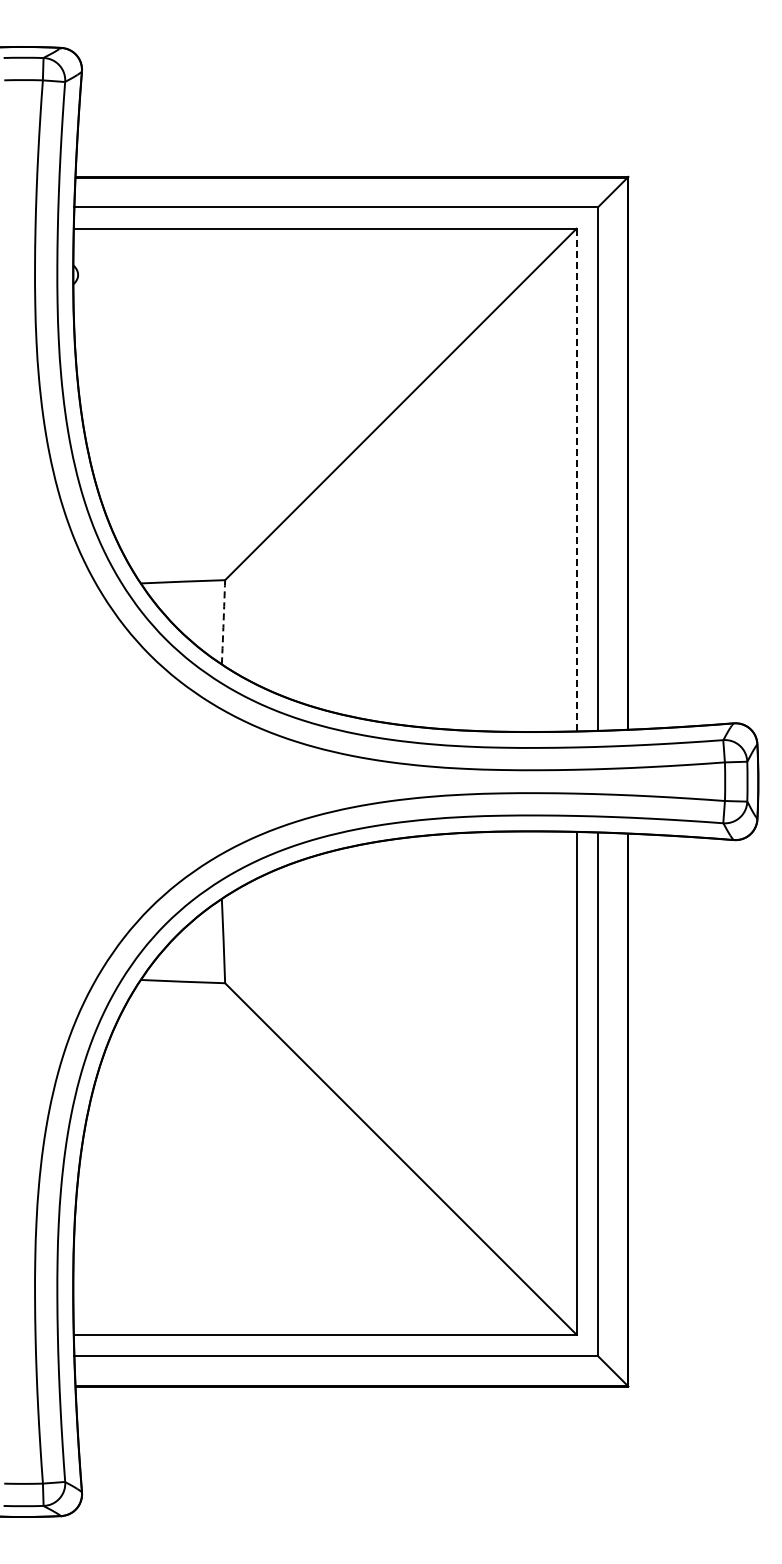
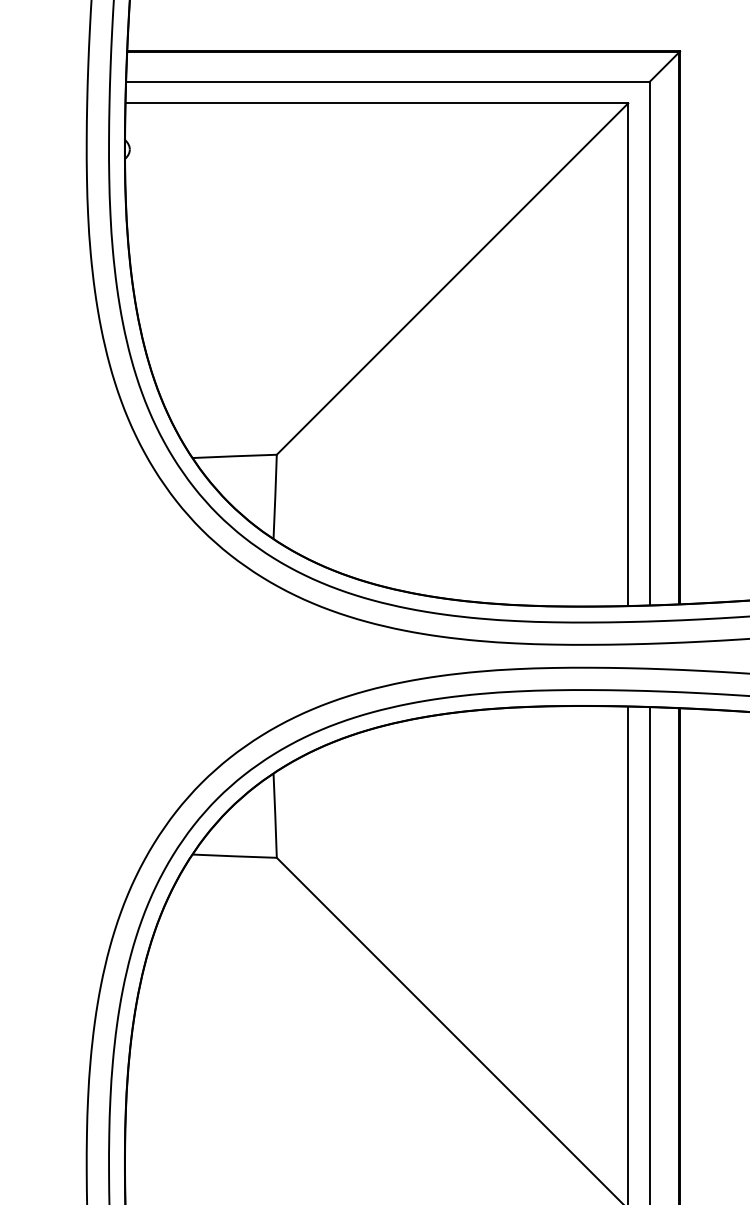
line: (576, 479) -> (628, 354), dashed -> solid
arc: (223, 622) -> (275, 497), dashed -> solid

